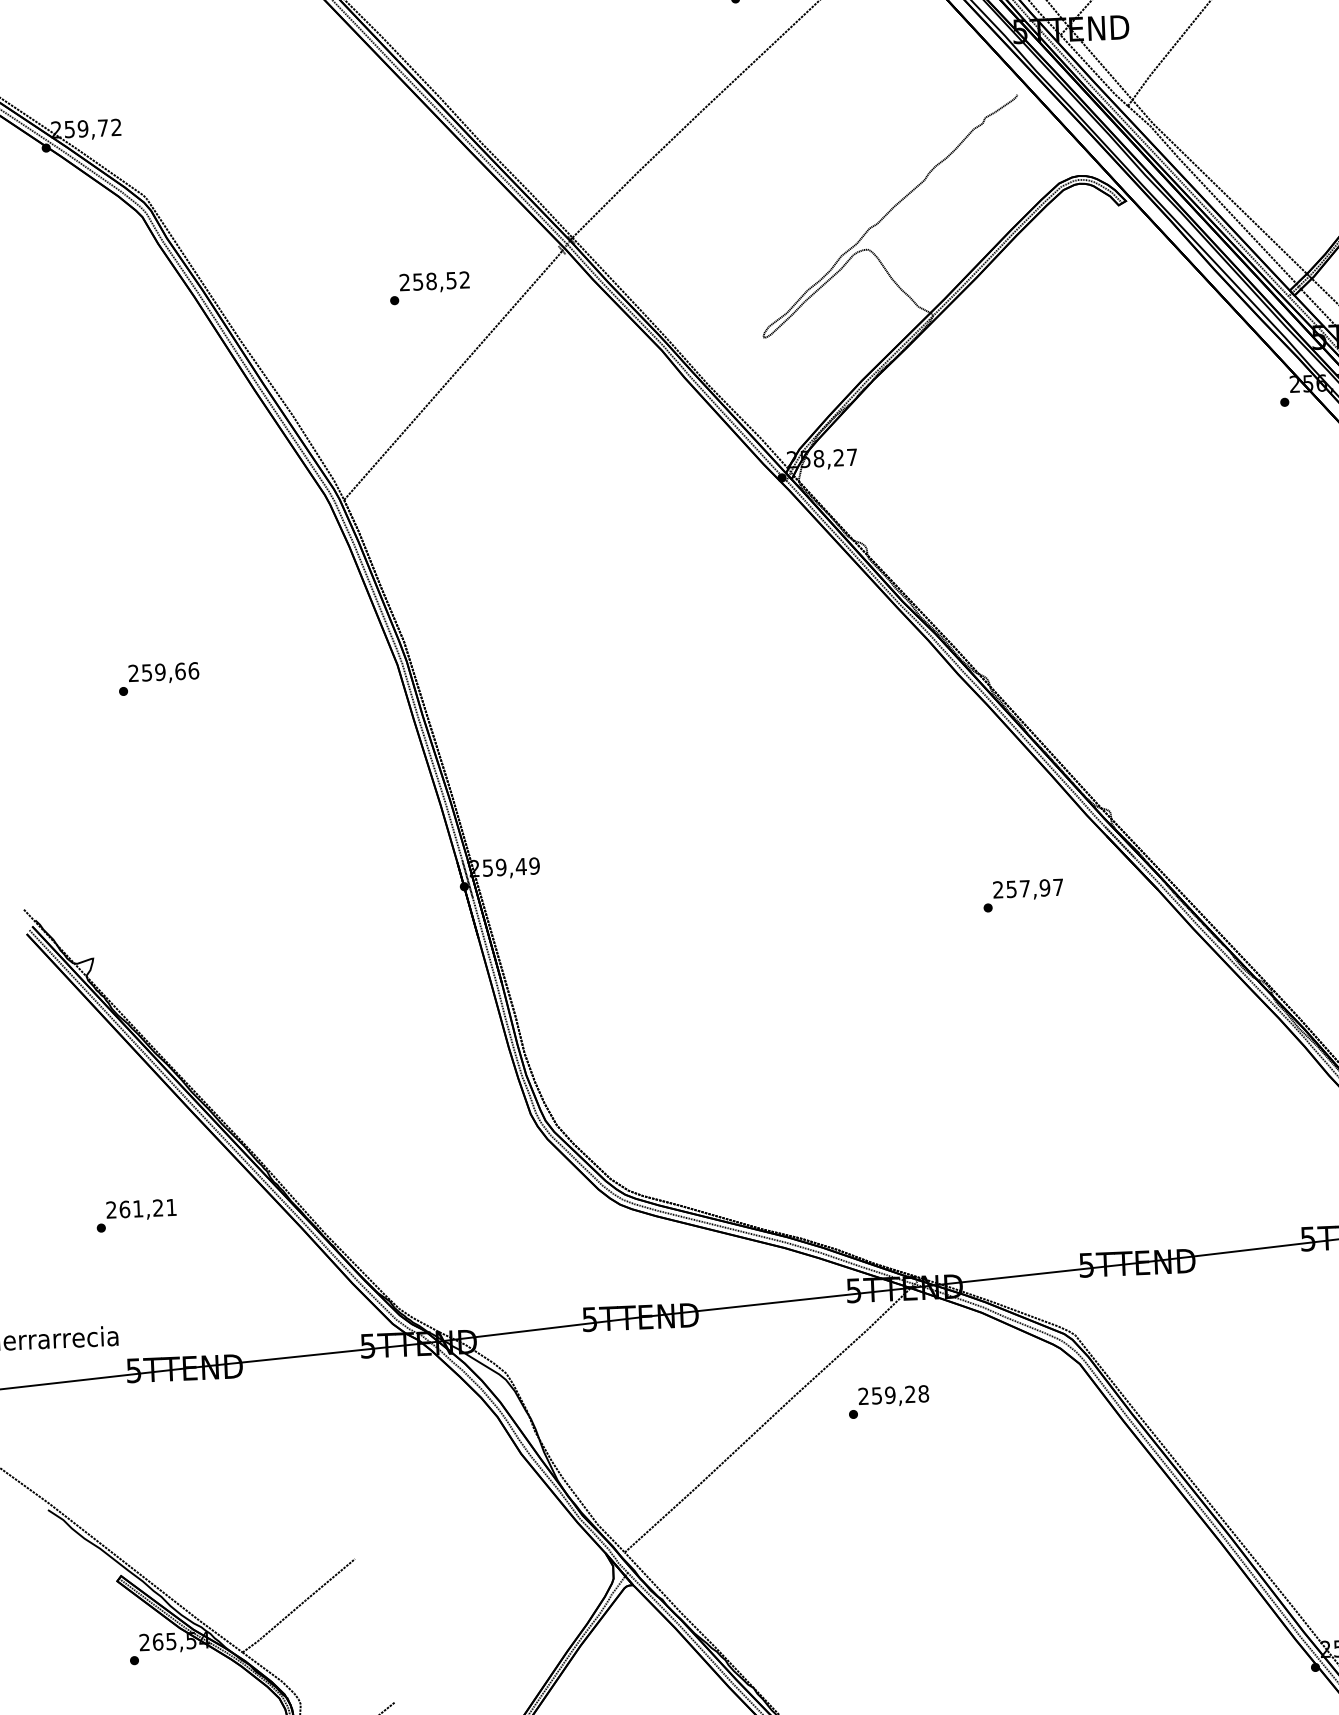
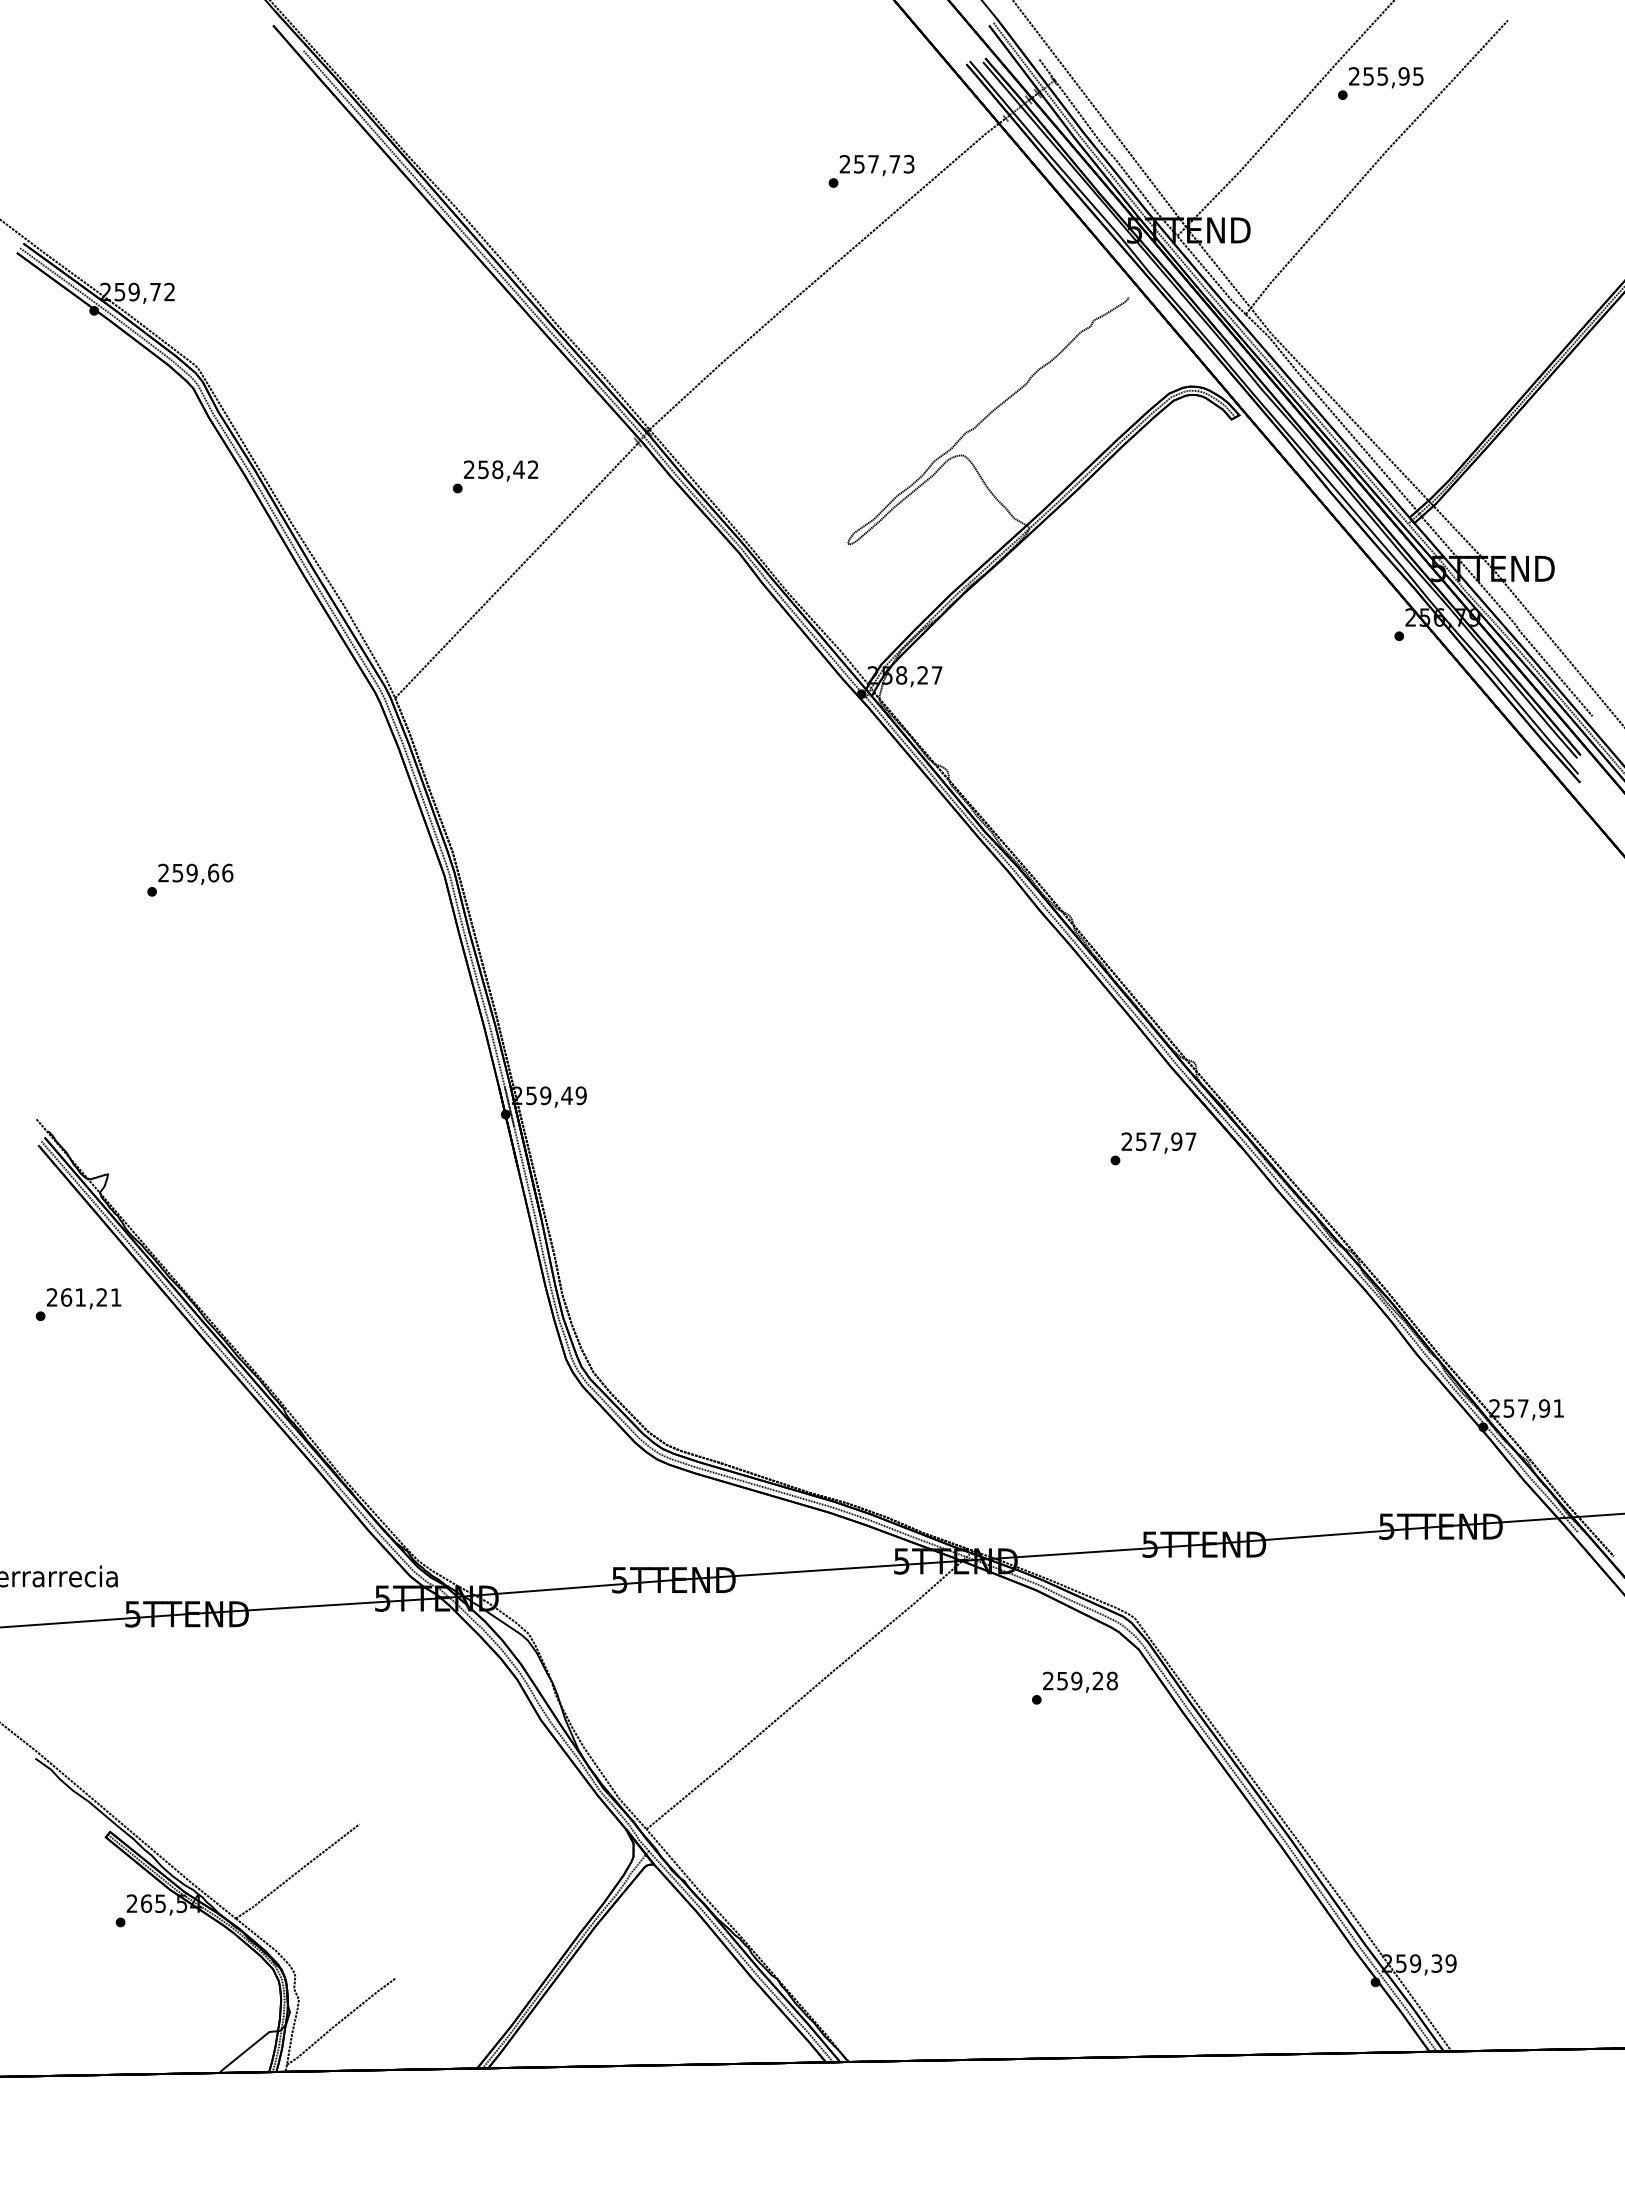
text: (451, 280) -> (518, 469), 258,52 -> 258,42
text: (1023, 895) -> (1153, 1148), moved
text: (136, 1215) -> (78, 1304), moved
text: (888, 1401) -> (1074, 1687), moved

